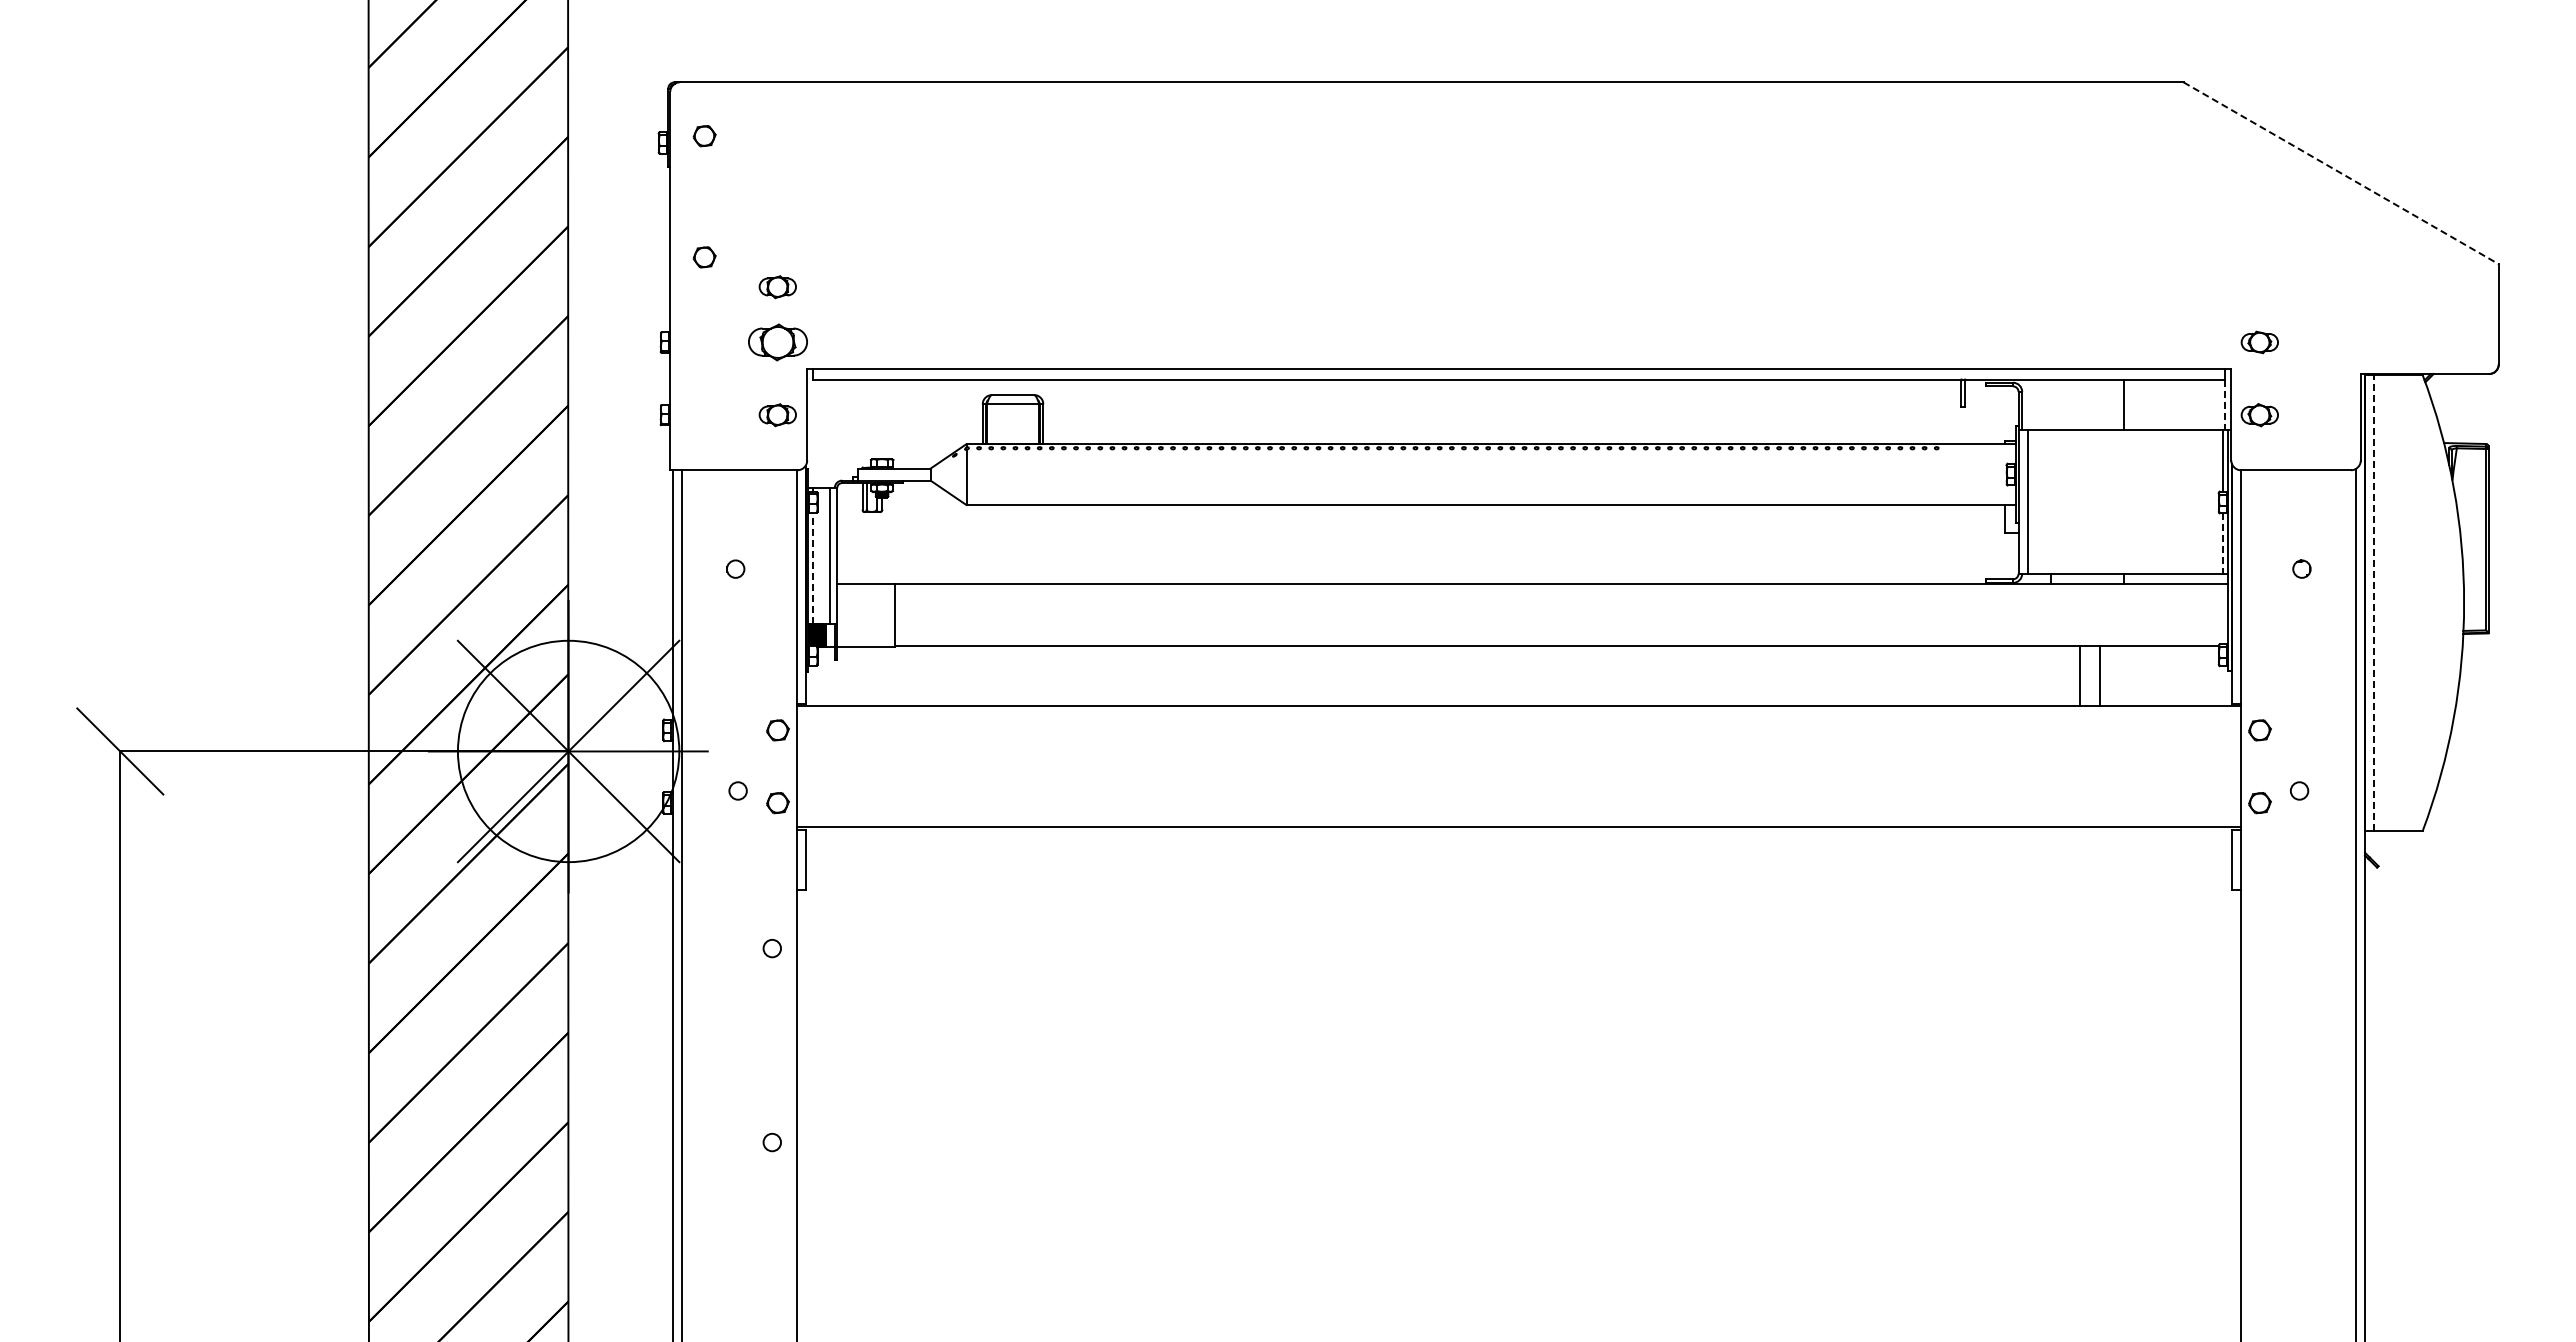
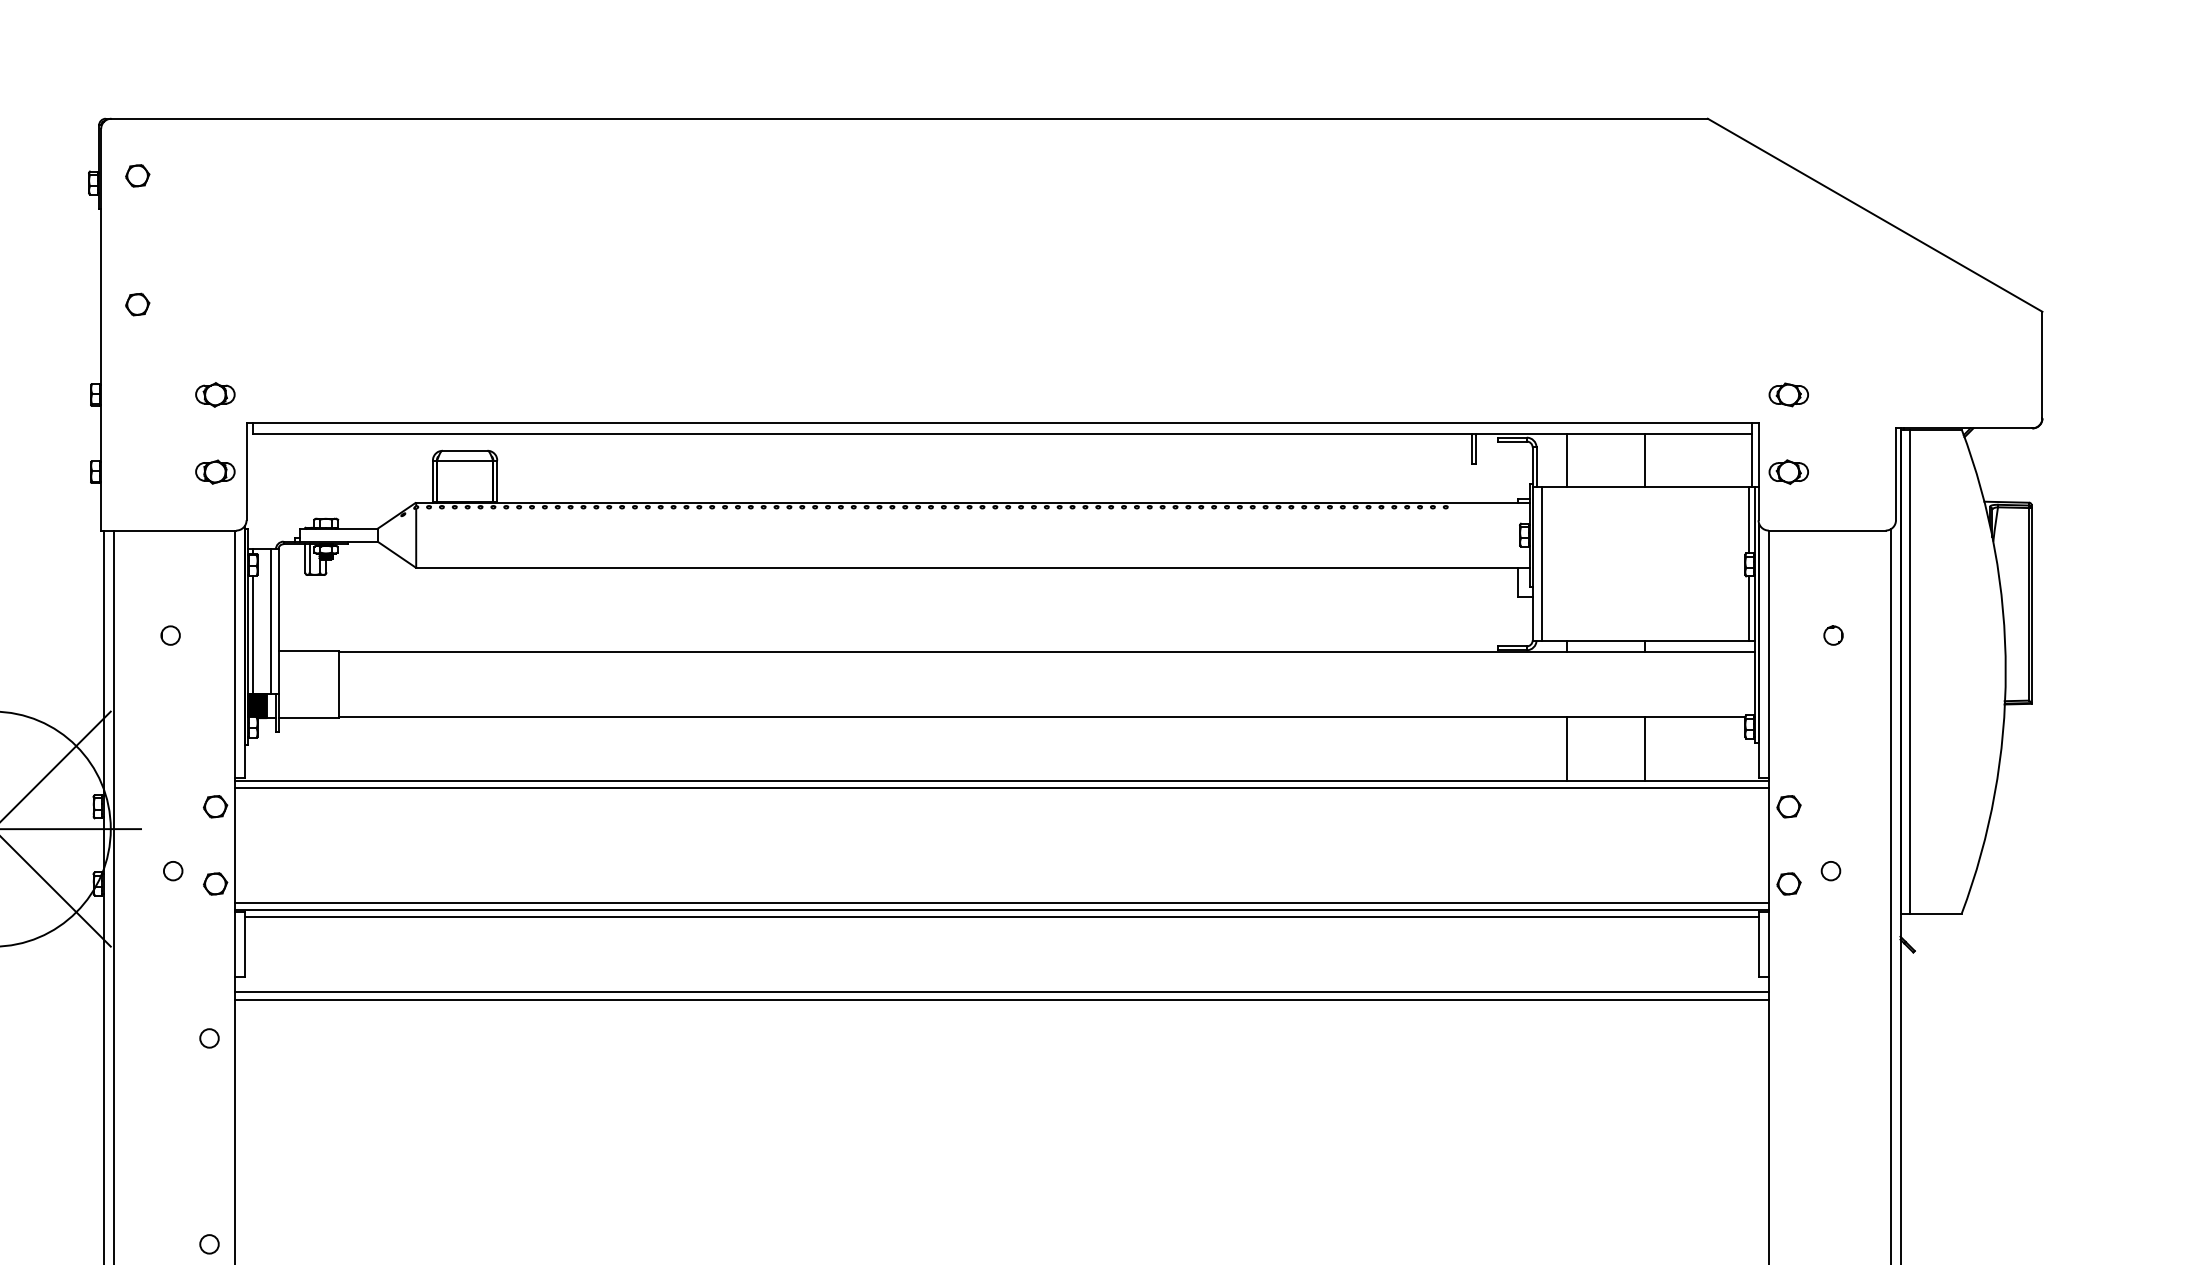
line: (2341, 173) -> (1875, 215), dashed -> solid
part: (777, 287) -> (215, 336), removed
part: (777, 342) -> (215, 394), size x0.62
line: (2051, 404) -> (1567, 460), added
line: (2225, 404) -> (1752, 460), dashed -> solid
line: (2222, 544) -> (1749, 609), dashed -> solid
line: (813, 567) -> (253, 633), dashed -> solid
line: (2374, 603) -> (1910, 672), dashed -> solid
line: (2079, 676) -> (1644, 749), moved
line: (2100, 676) -> (1567, 749), moved
line: (1518, 712) -> (1001, 787), added
line: (1518, 821) -> (1001, 903), added
line: (1518, 834) -> (1001, 917), added
line: (1518, 904) -> (1001, 991), added
line: (1518, 912) -> (1001, 1000), added

